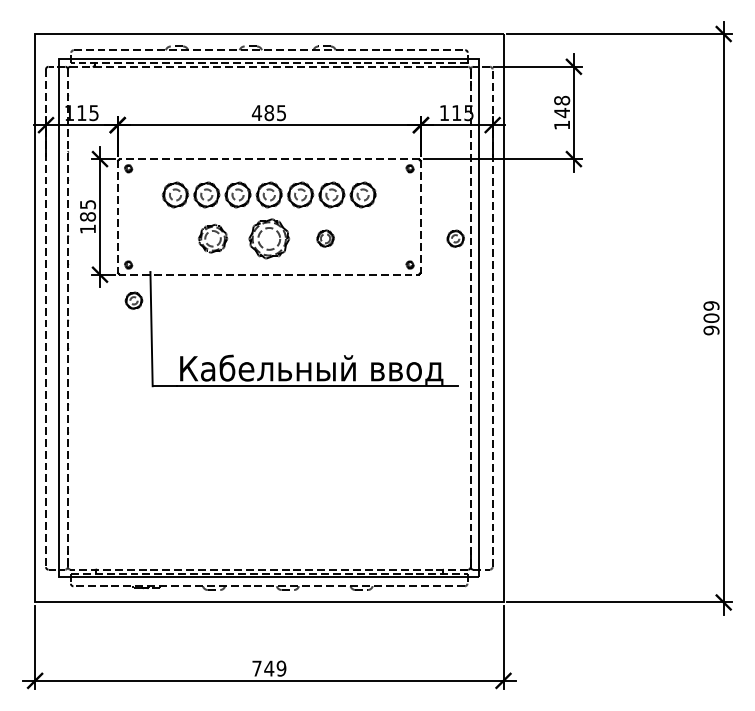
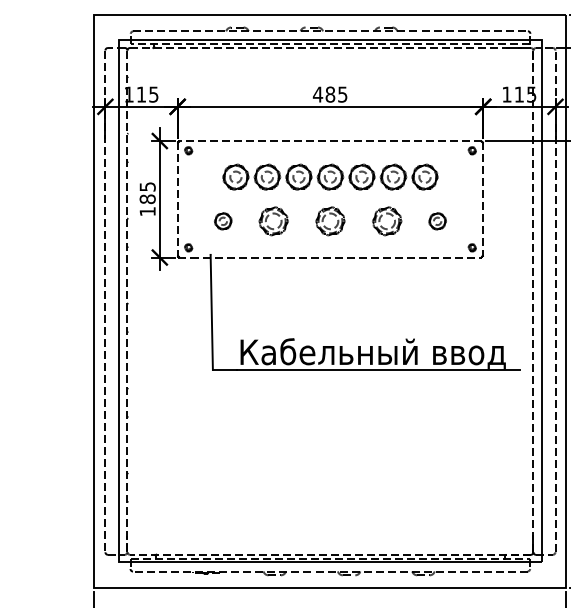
part: (269, 238) -> (330, 221), size x0.71
part: (325, 238) -> (387, 221), size x1.67
part: (455, 238) -> (437, 221), moved
part: (133, 300) -> (222, 221), moved

